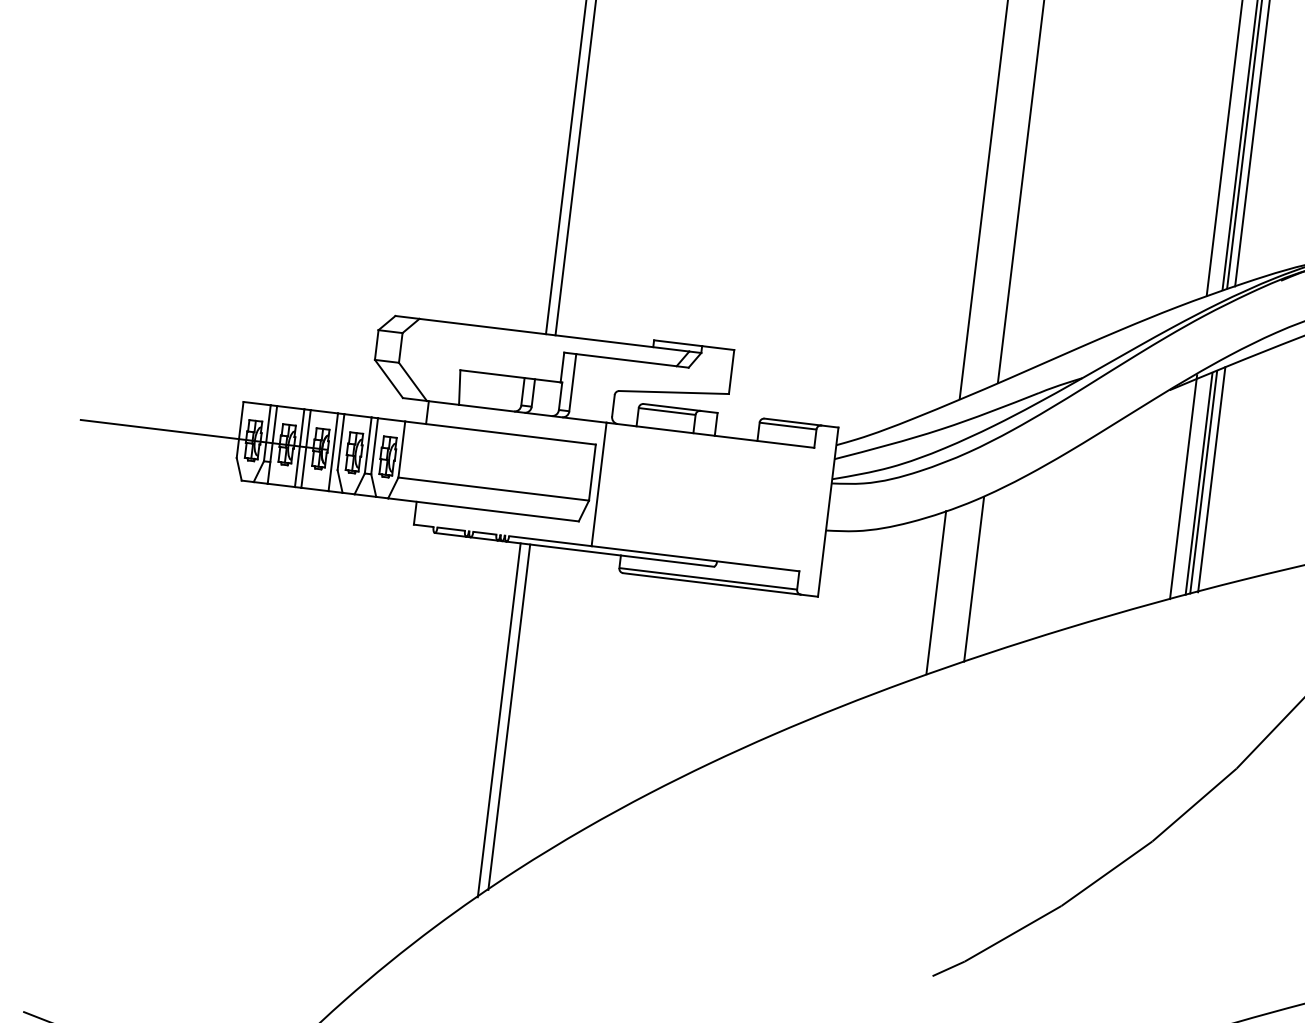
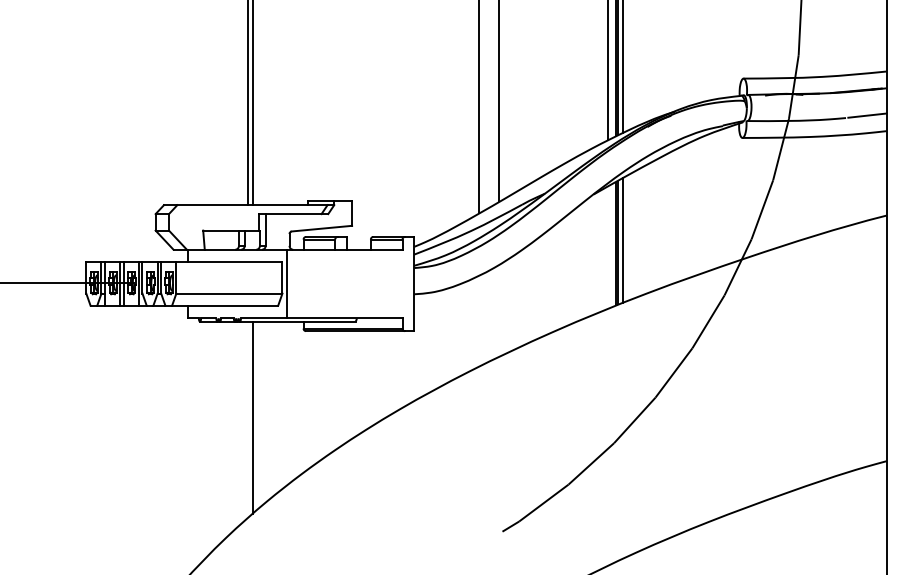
line: (1183, 486) -> (607, 246), removed
line: (973, 577) -> (498, 310), removed
line: (937, 591) -> (479, 320), removed
line: (498, 719) -> (247, 419), removed

